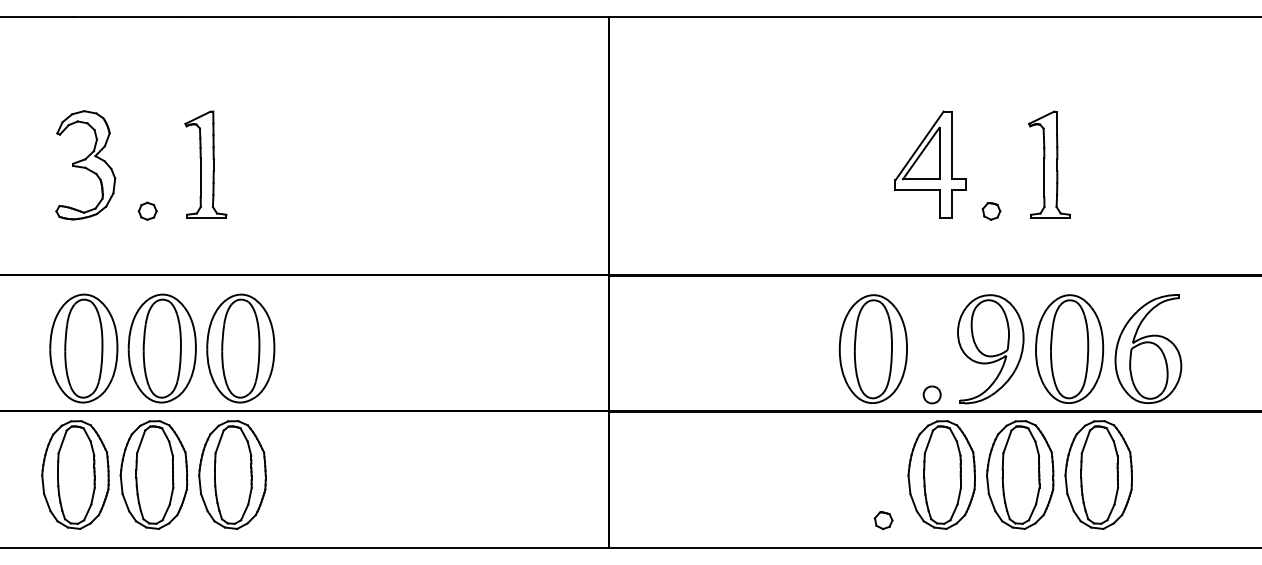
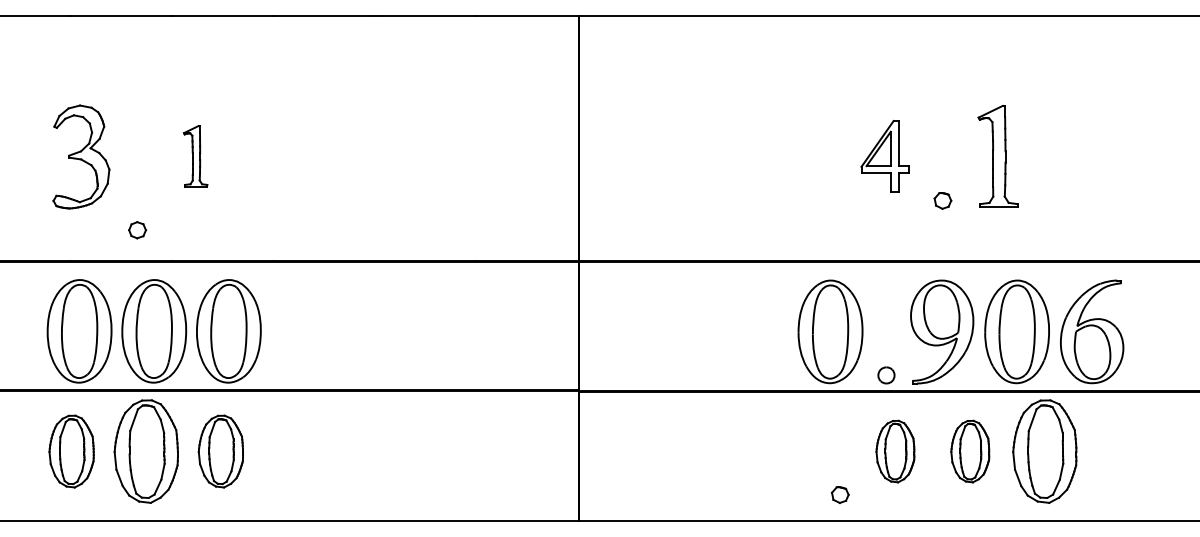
part: (205, 164) -> (195, 156), size x0.6
part: (930, 164) -> (884, 156), size x0.7
part: (147, 210) -> (137, 229), moved
part: (75, 474) -> (71, 451), size x0.7
part: (232, 474) -> (220, 451), size x0.7
part: (941, 474) -> (895, 451), size x0.6
part: (1020, 474) -> (970, 451), size x0.6

